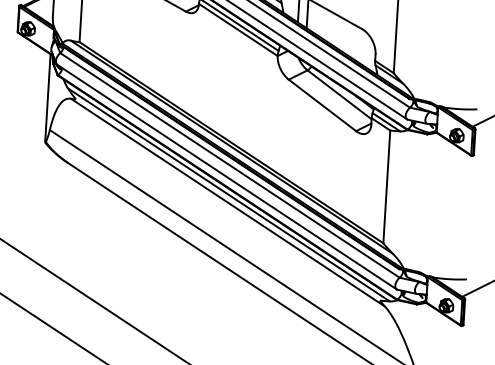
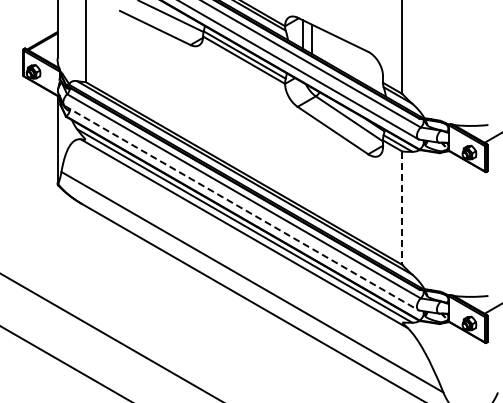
line: (227, 177) -> (242, 208), solid -> dashed
line: (386, 187) -> (402, 208), solid -> dashed

